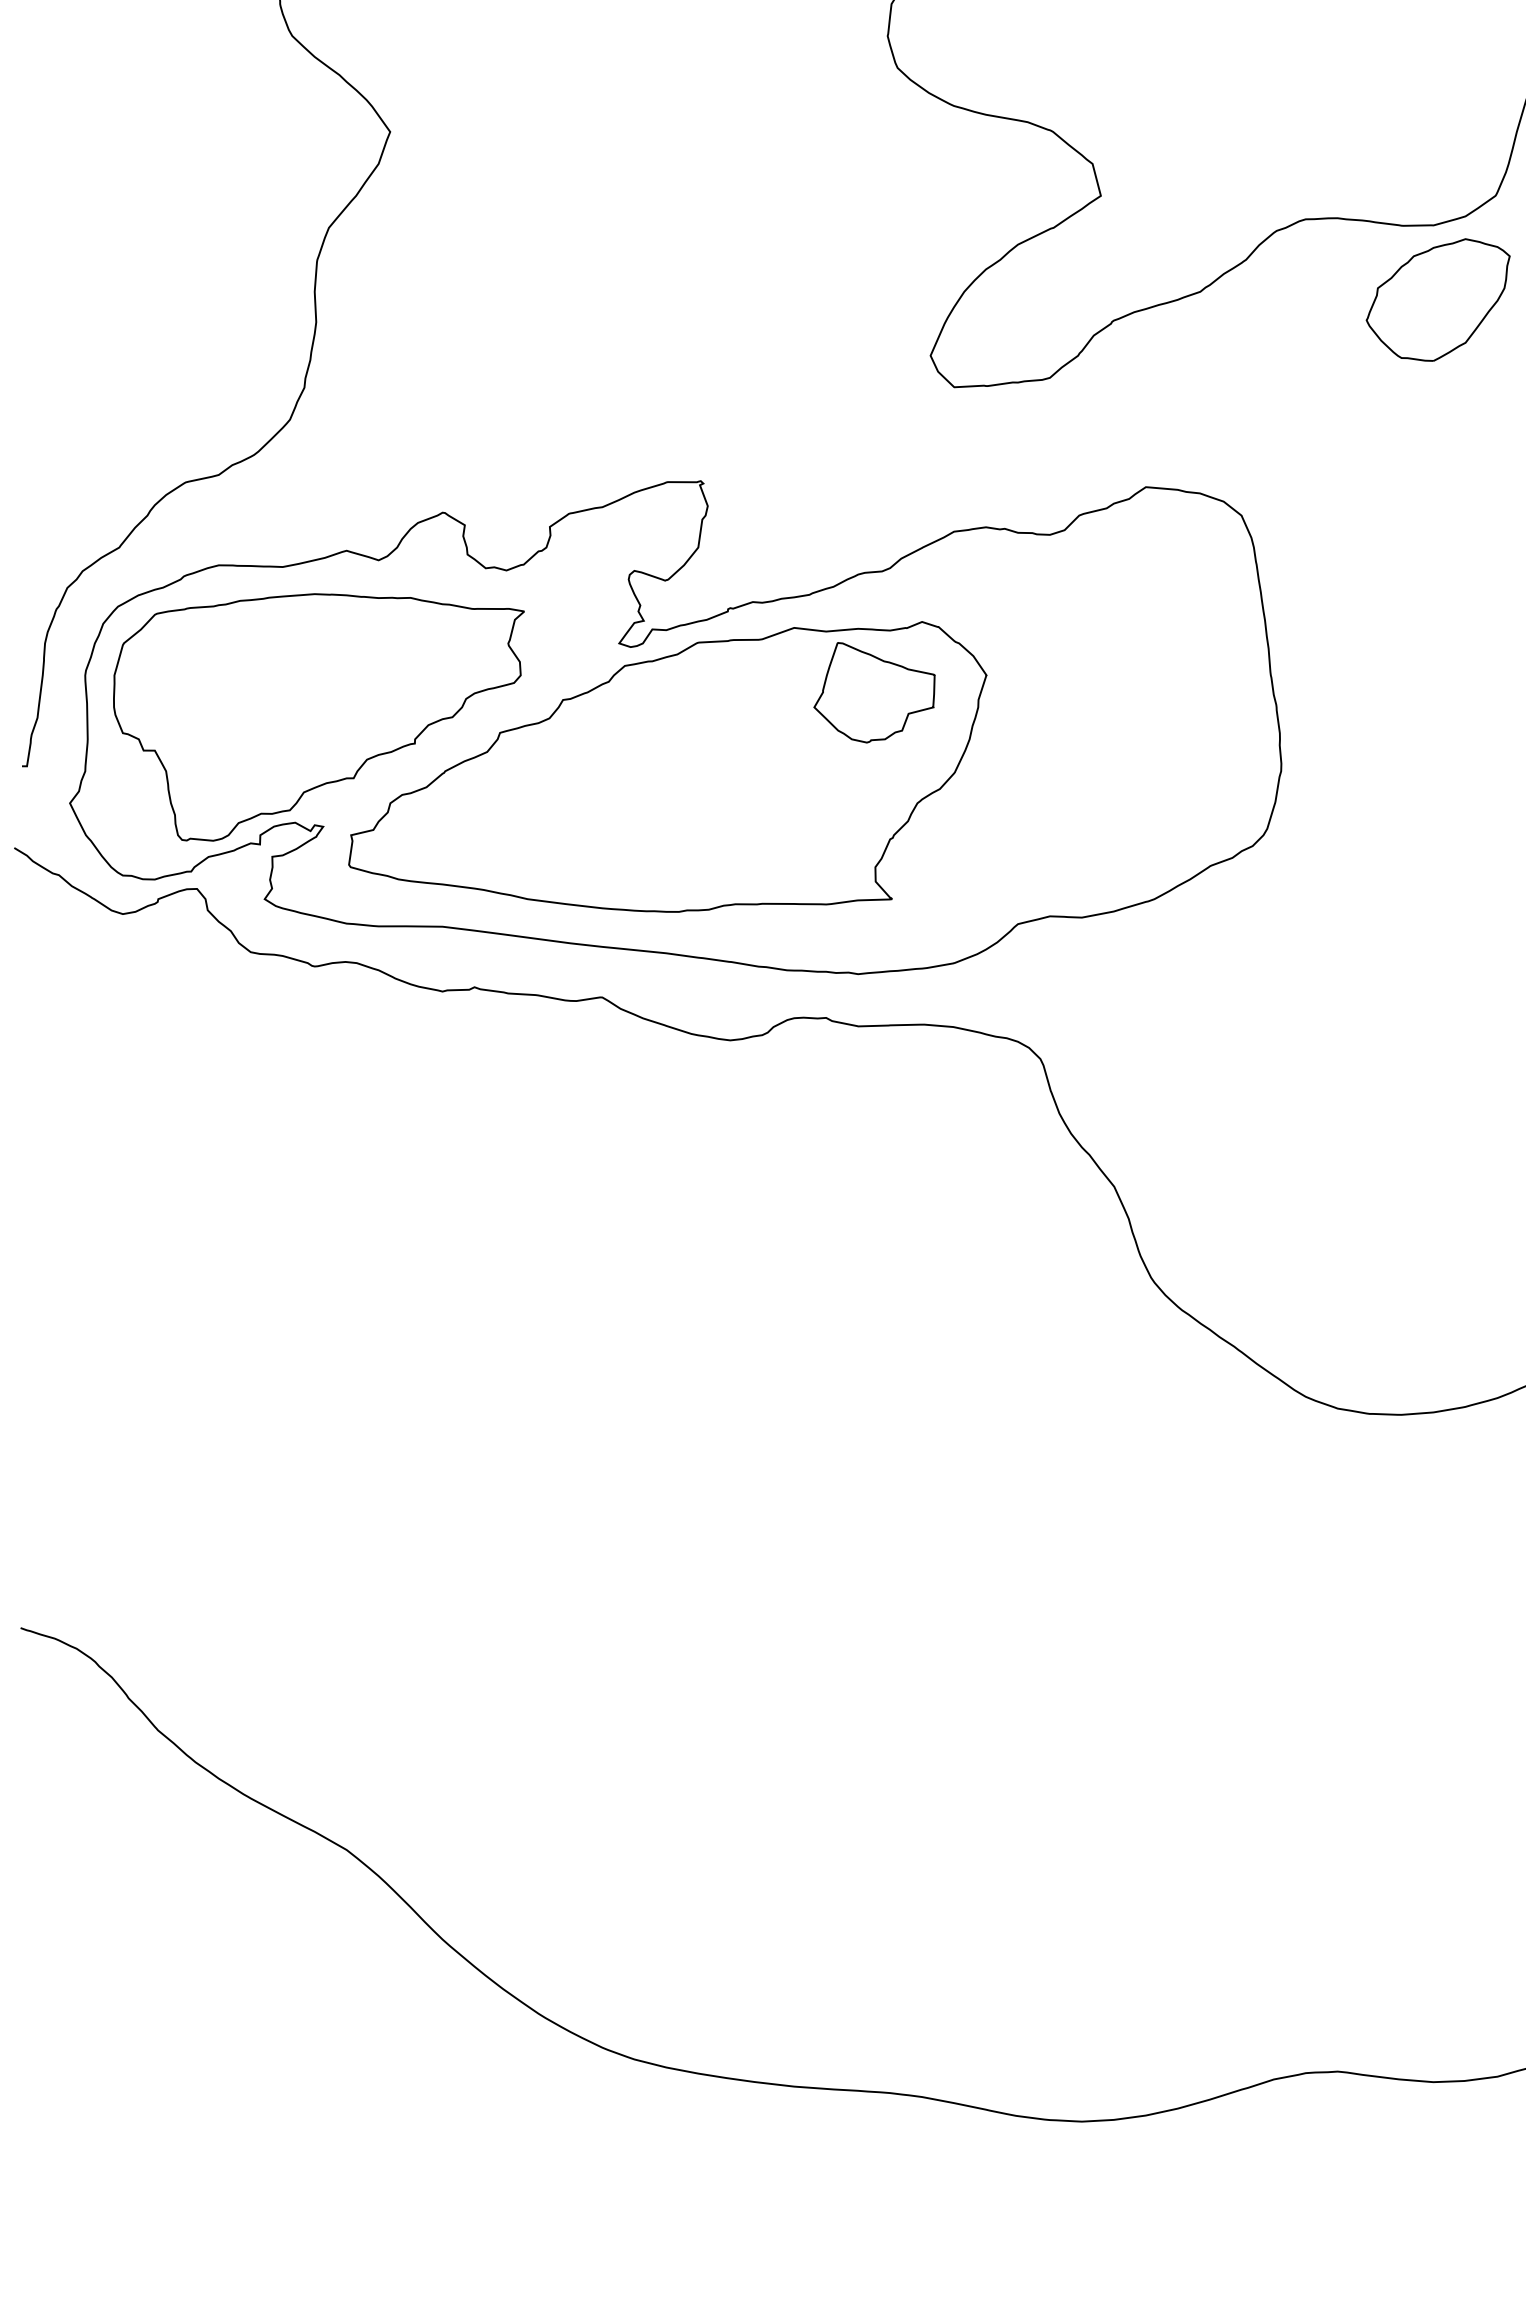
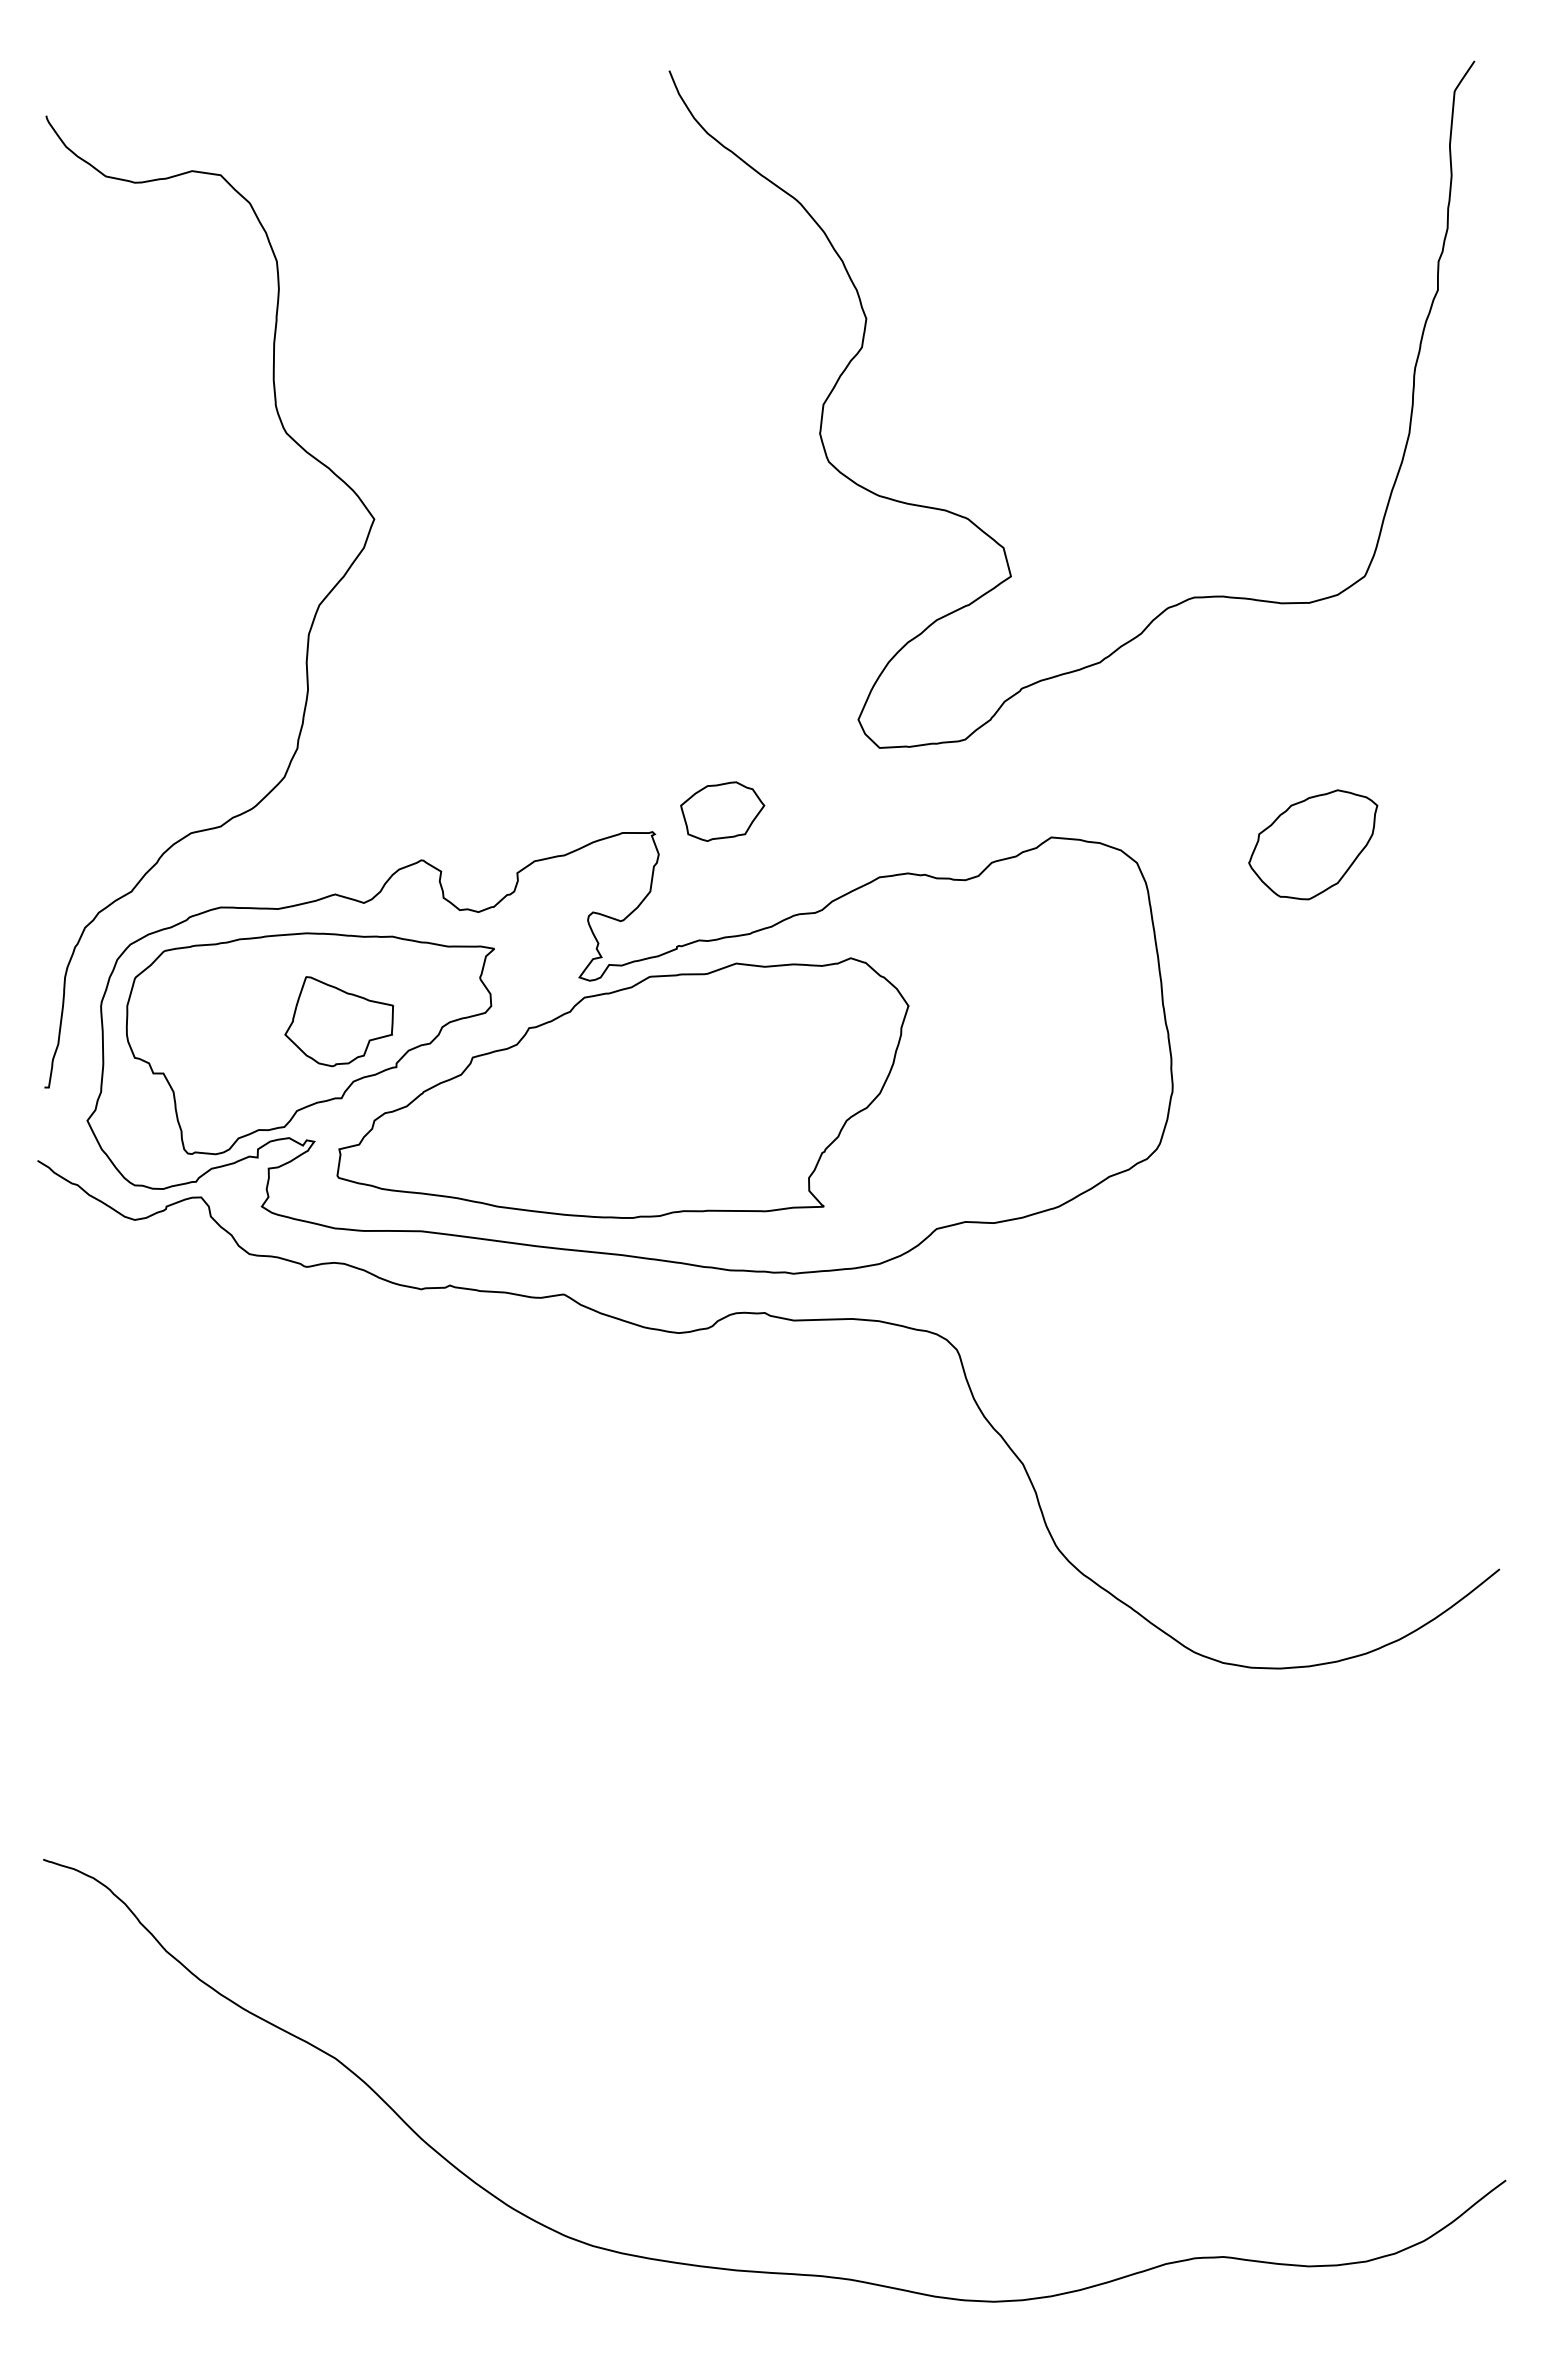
part: (1438, 299) -> (1313, 844), moved
part: (778, 458) -> (722, 811), added
part: (874, 692) -> (339, 1021), moved

